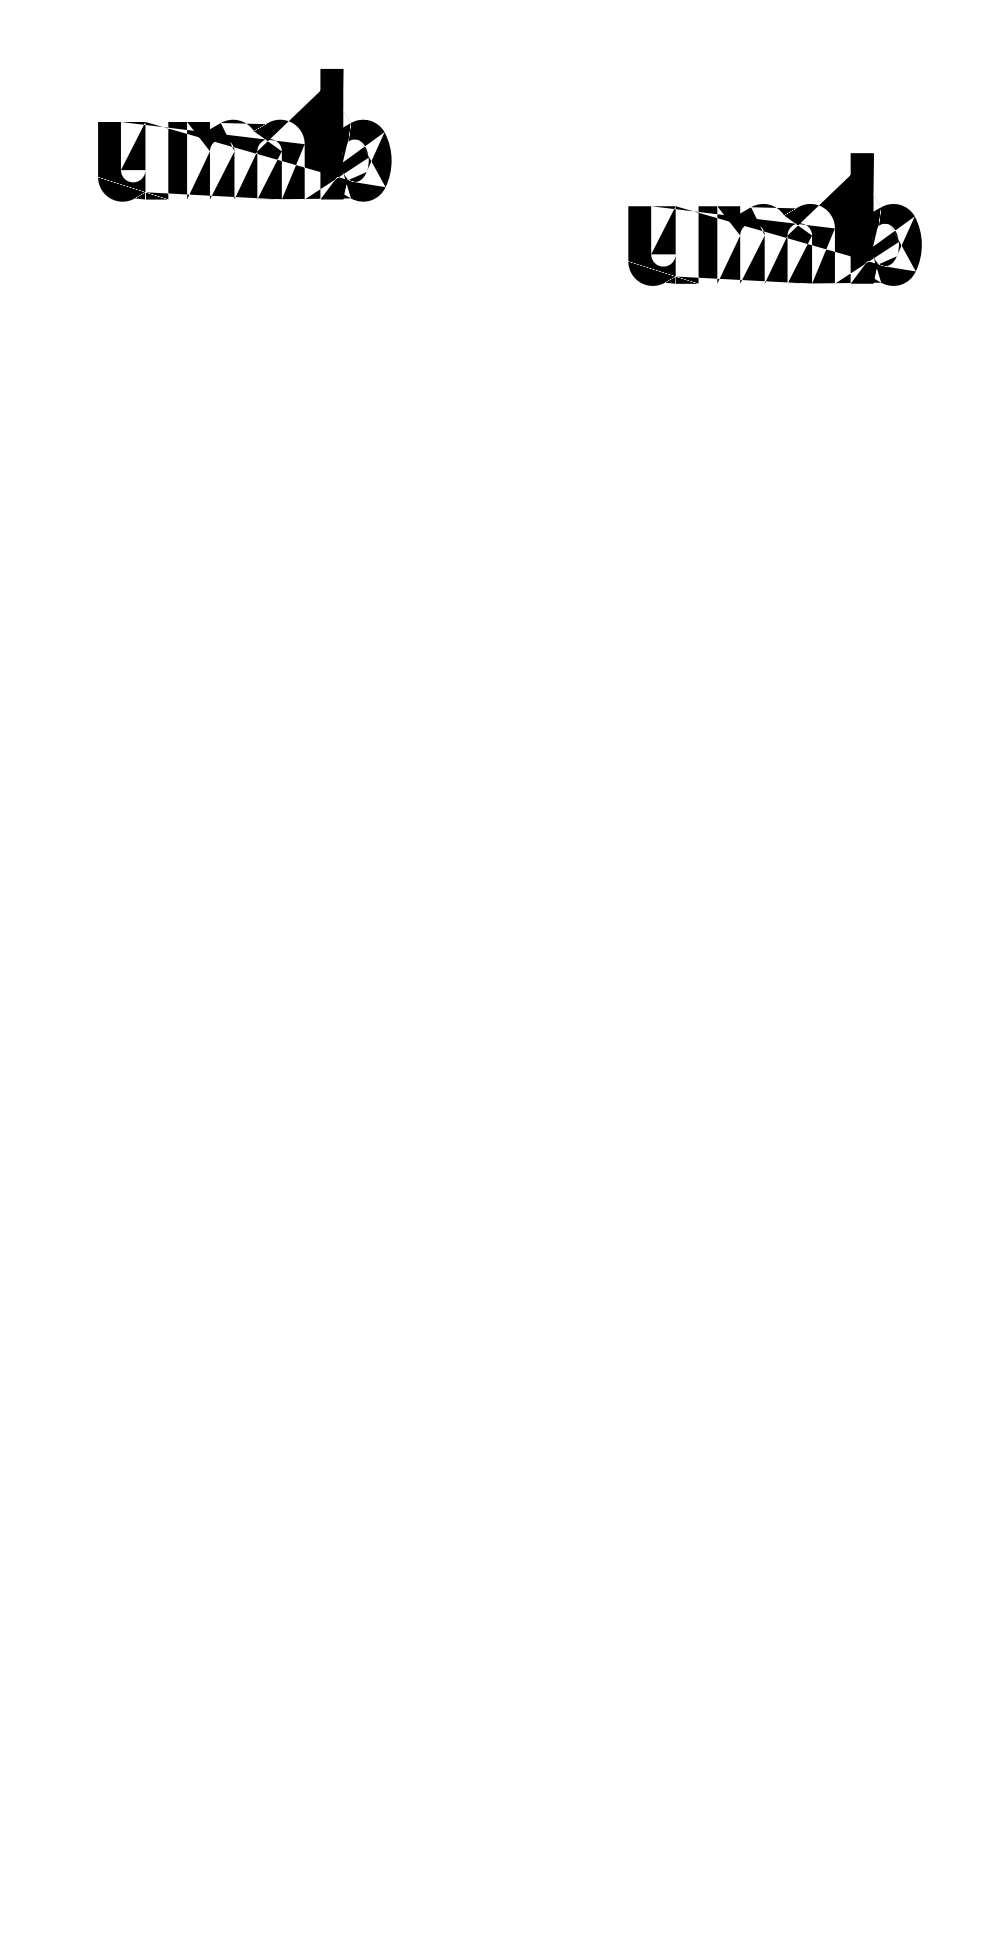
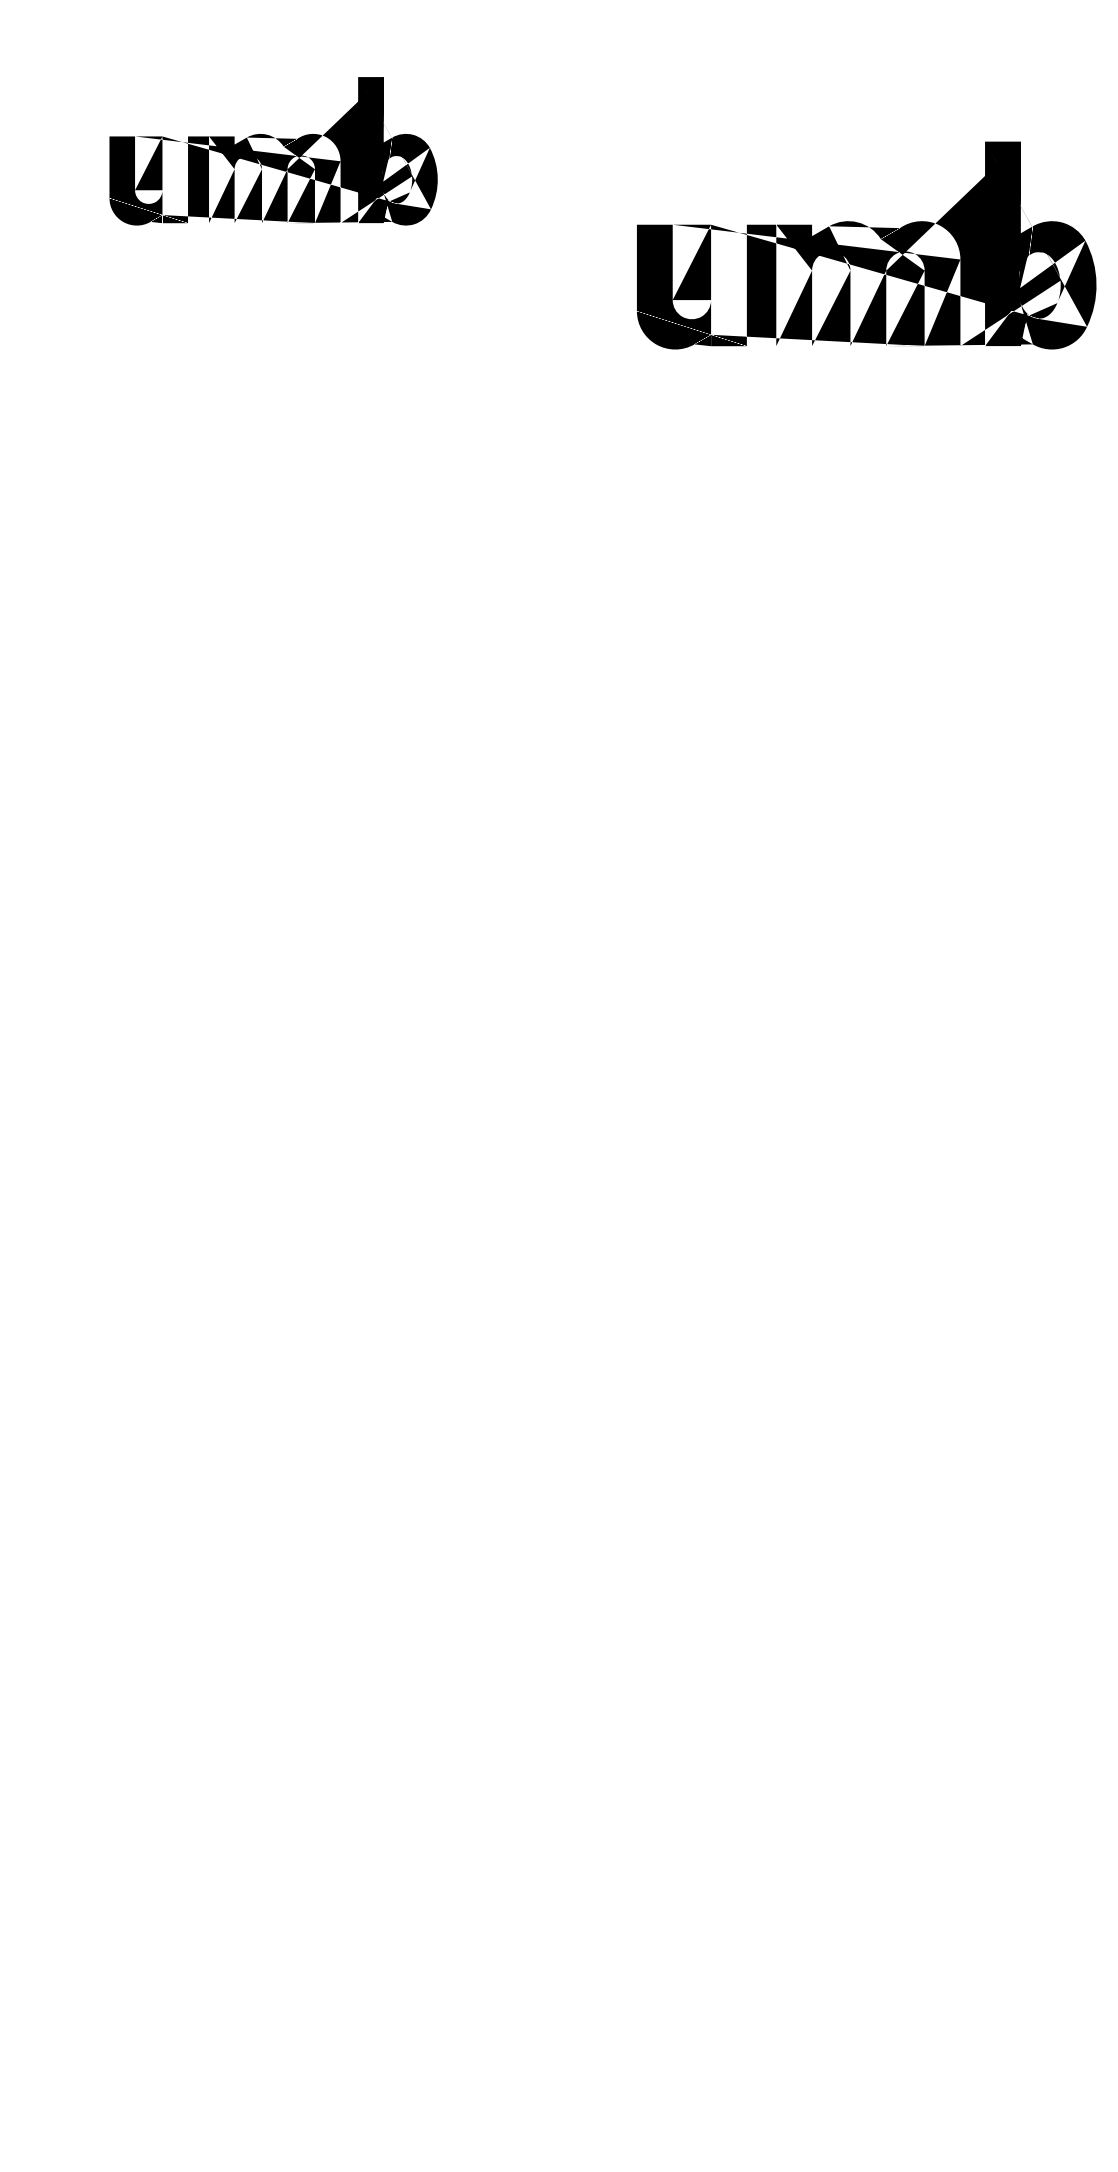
part: (774, 219) -> (866, 245), size x1.4

